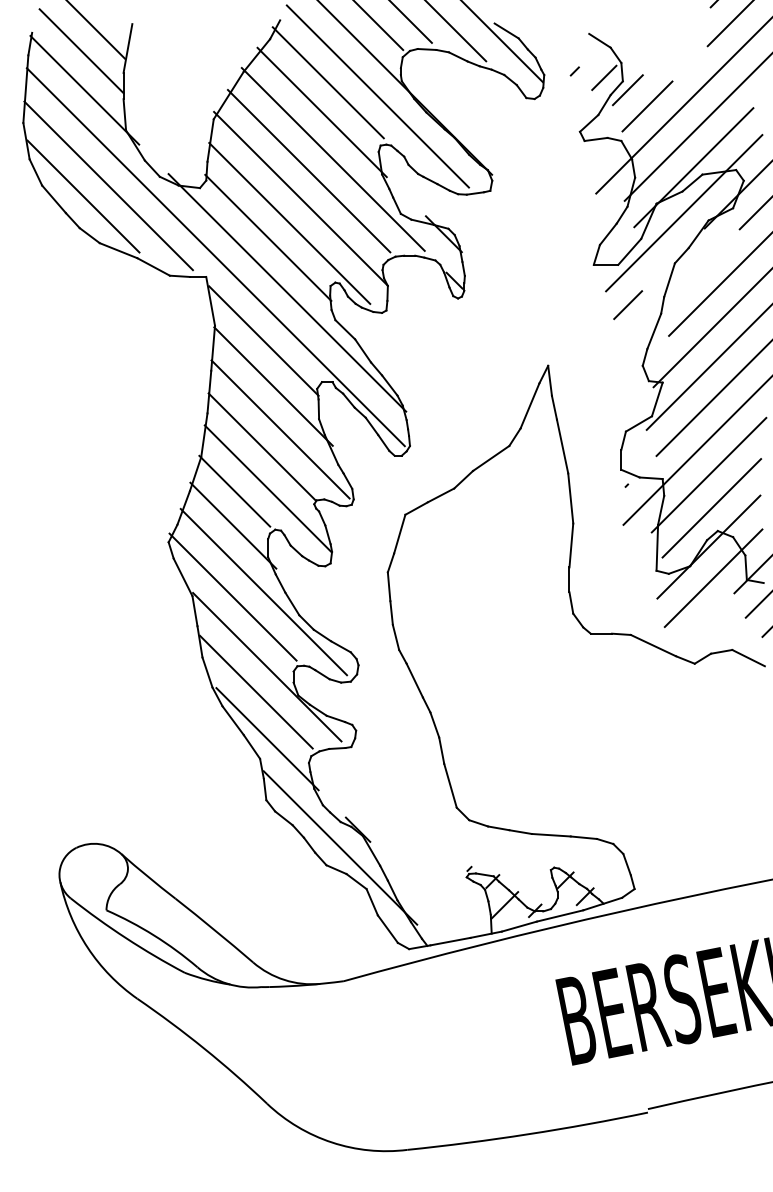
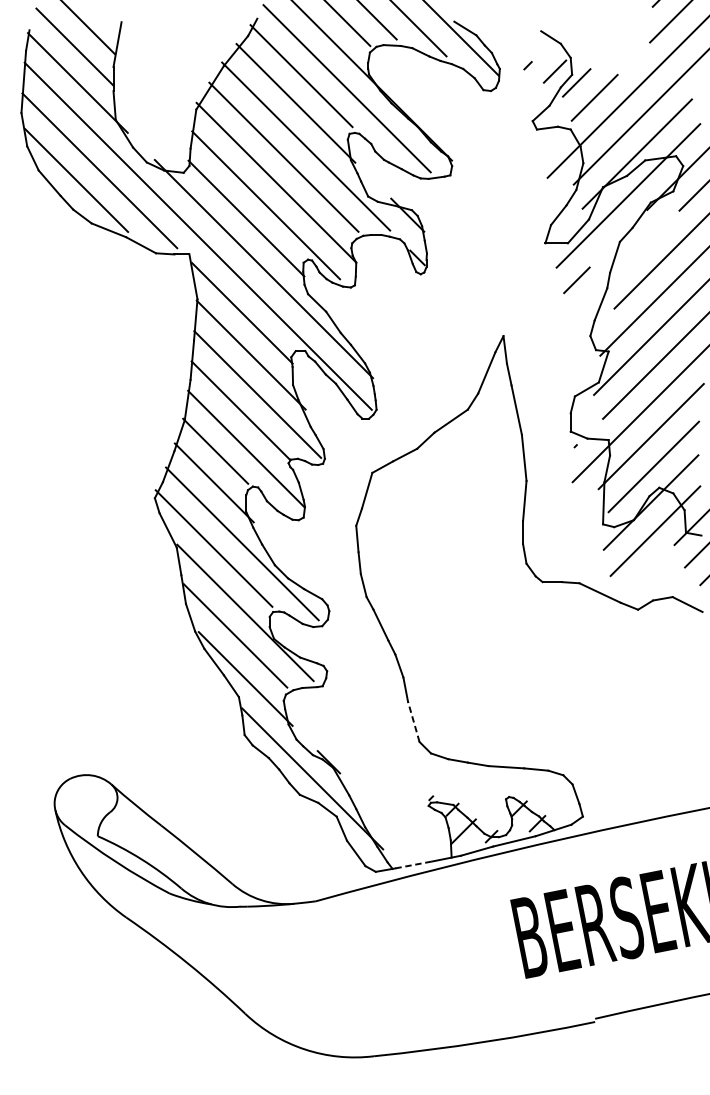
line: (450, 785) -> (413, 721), solid -> dashed
line: (450, 941) -> (413, 864), solid -> dashed

